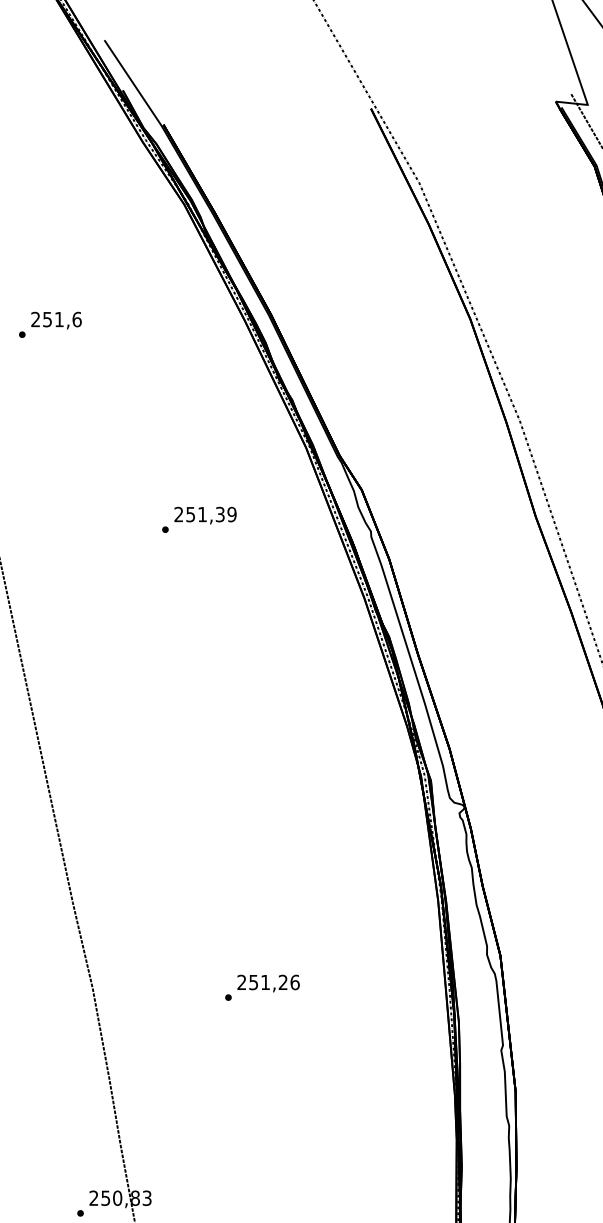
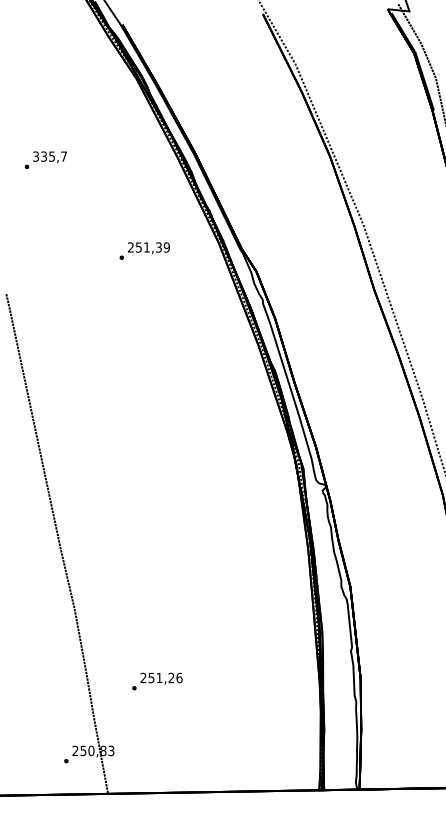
text: (57, 319) -> (50, 156), 251,6 -> 335,7
text: (198, 518) -> (144, 250), moved
text: (262, 987) -> (157, 681), moved

